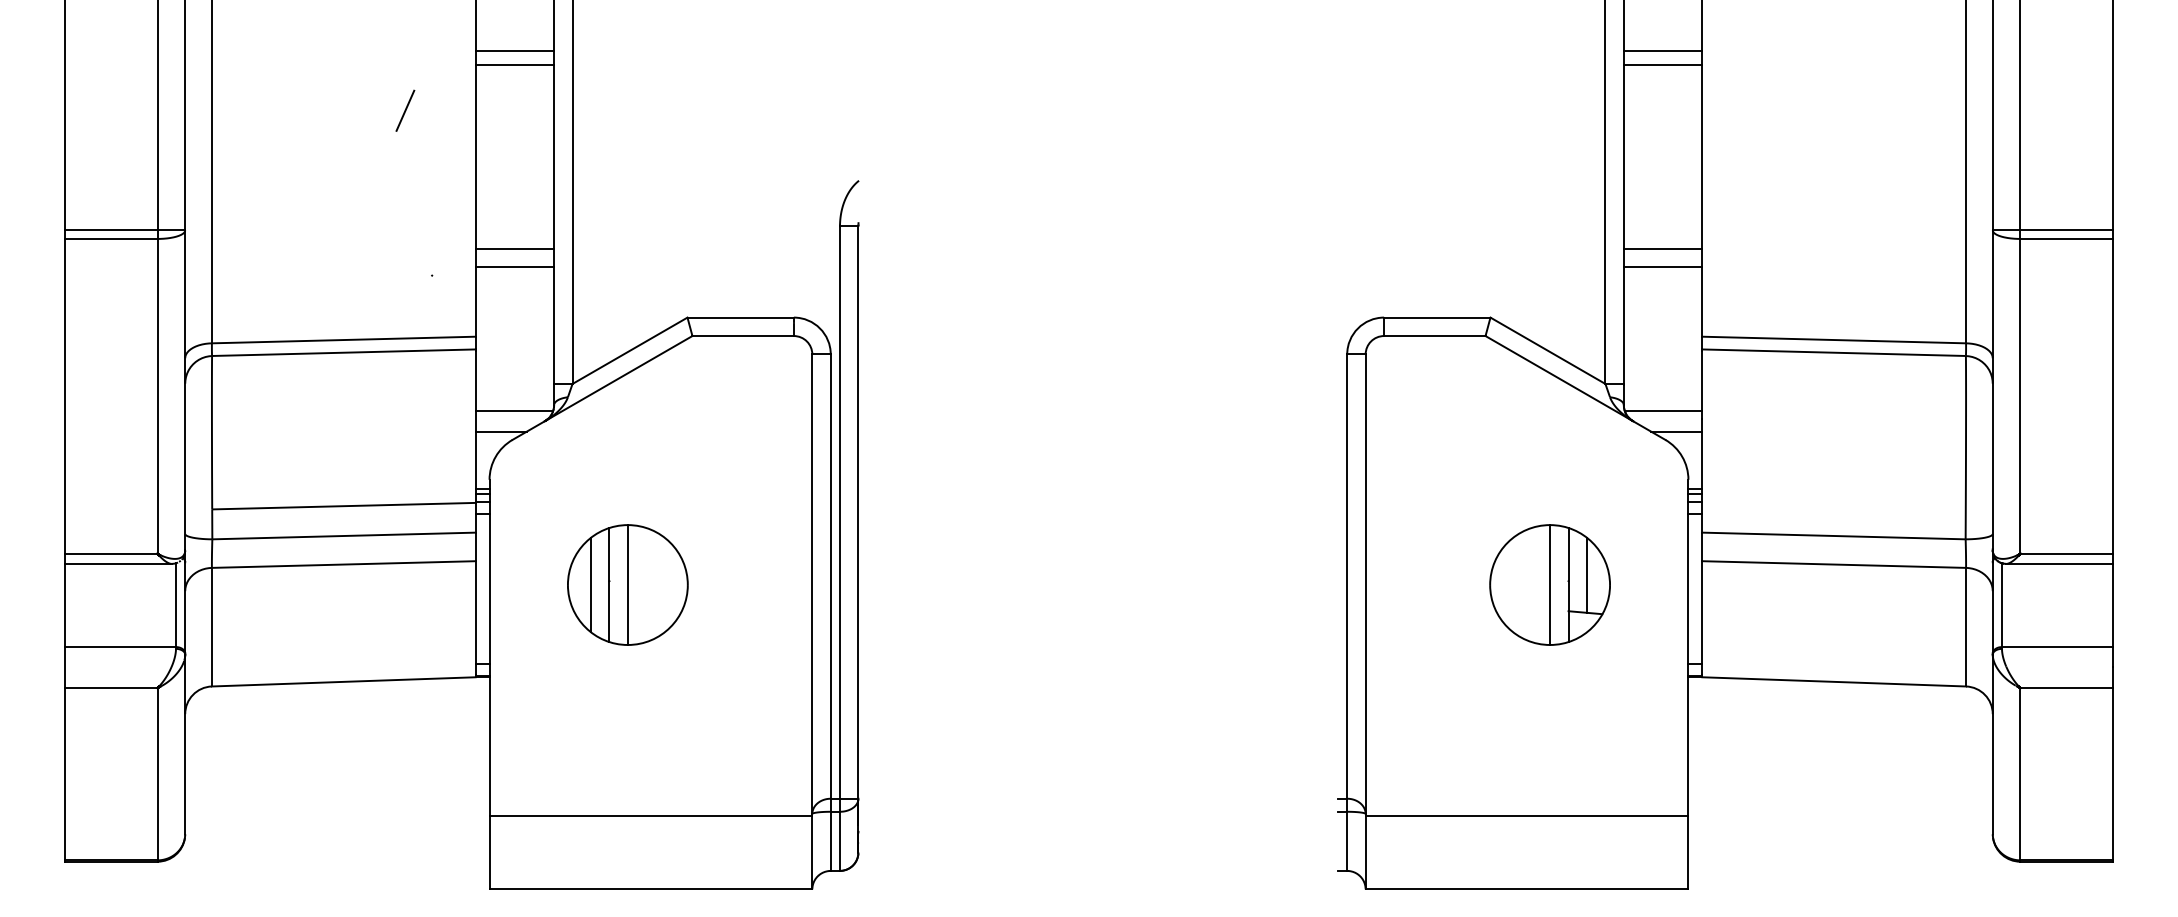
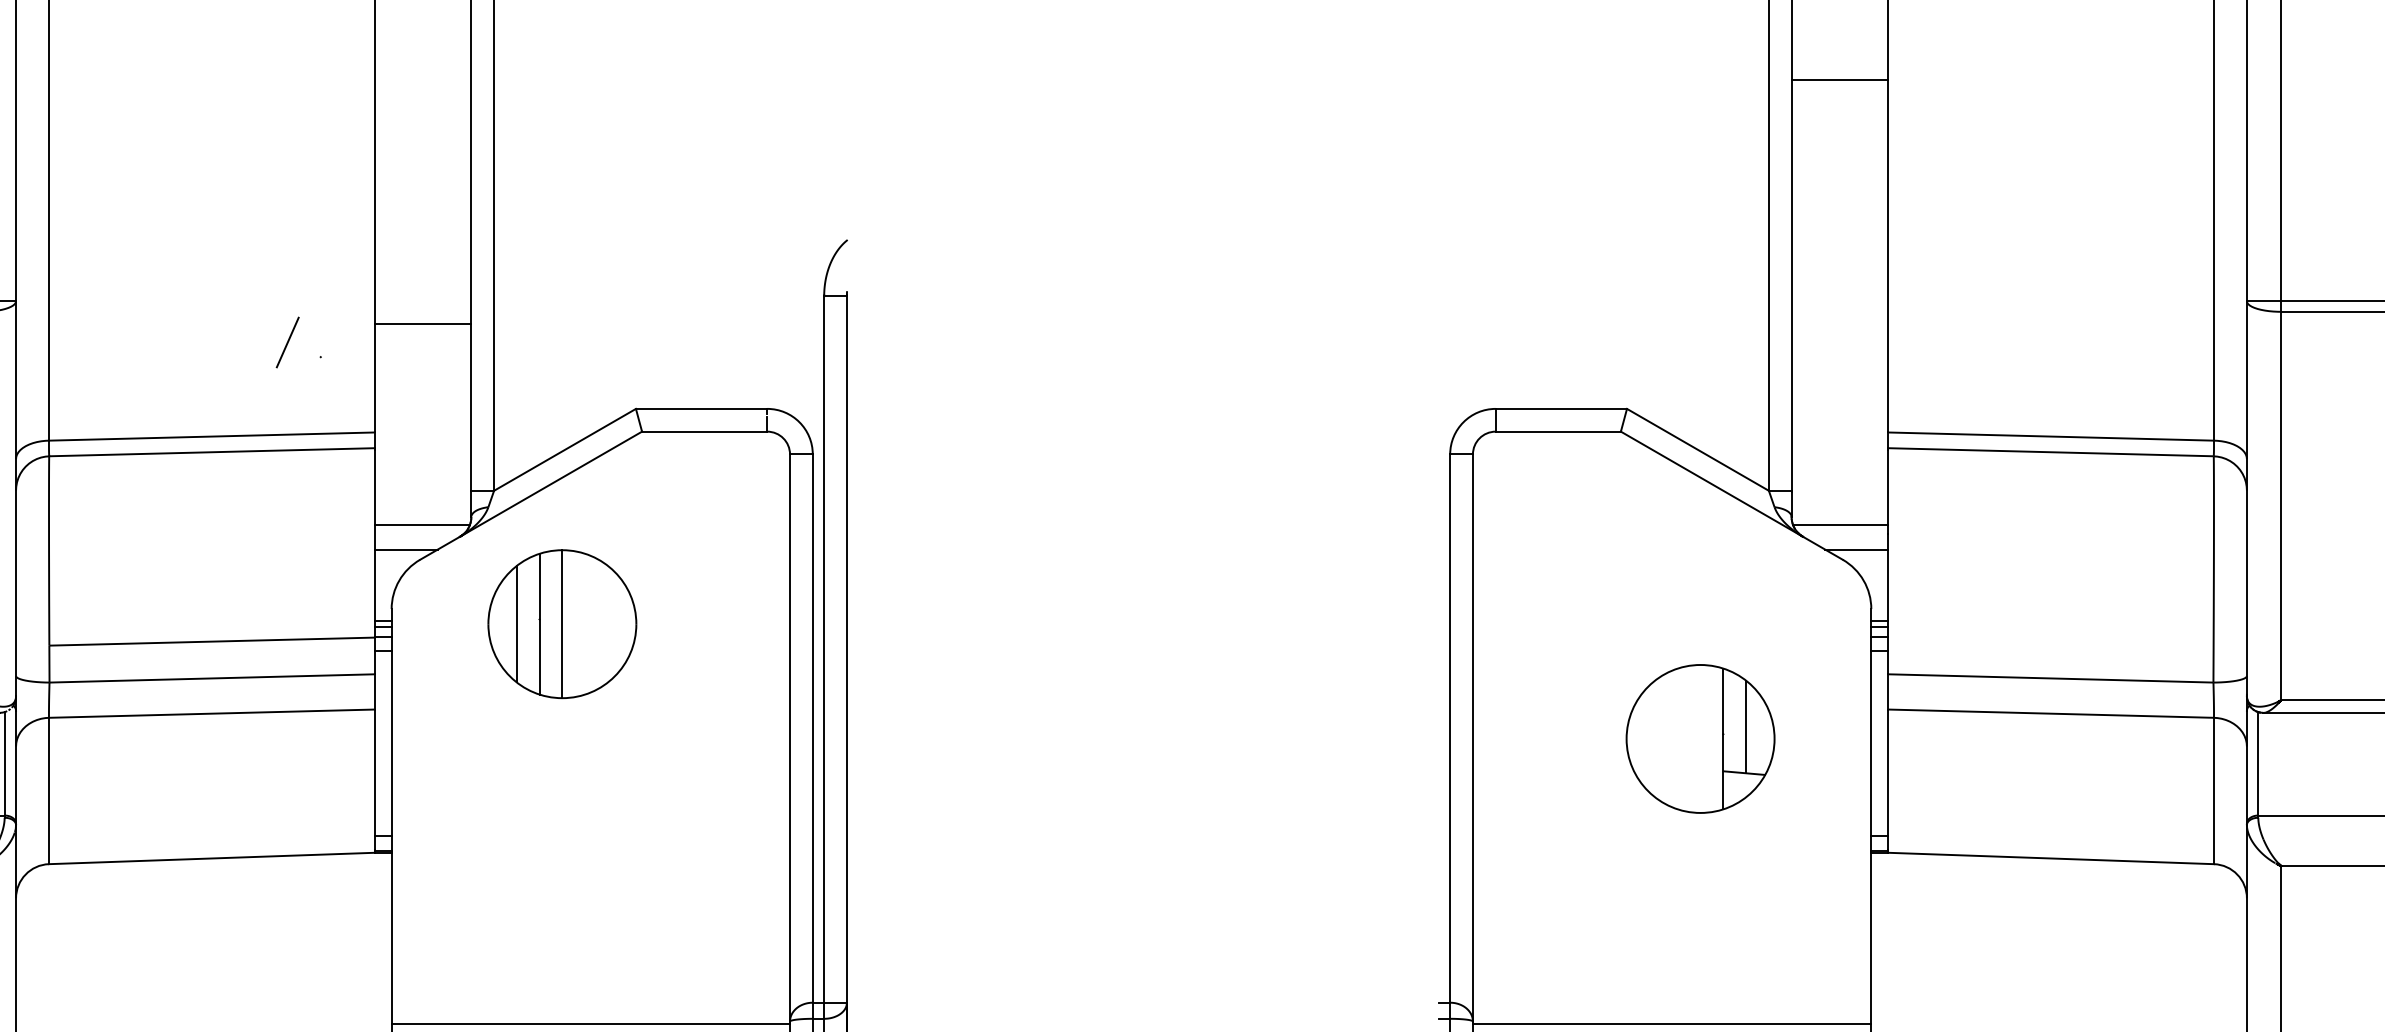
line: (514, 51) -> (422, 80), removed
line: (514, 64) -> (422, 96), removed
line: (1662, 64) -> (1839, 96), removed
line: (405, 110) -> (287, 342), moved
line: (1662, 248) -> (1839, 323), removed
line: (514, 266) -> (422, 345), removed
line: (1662, 266) -> (1839, 345), removed
part: (627, 584) -> (561, 623), moved
line: (1550, 584) -> (1701, 738), removed

